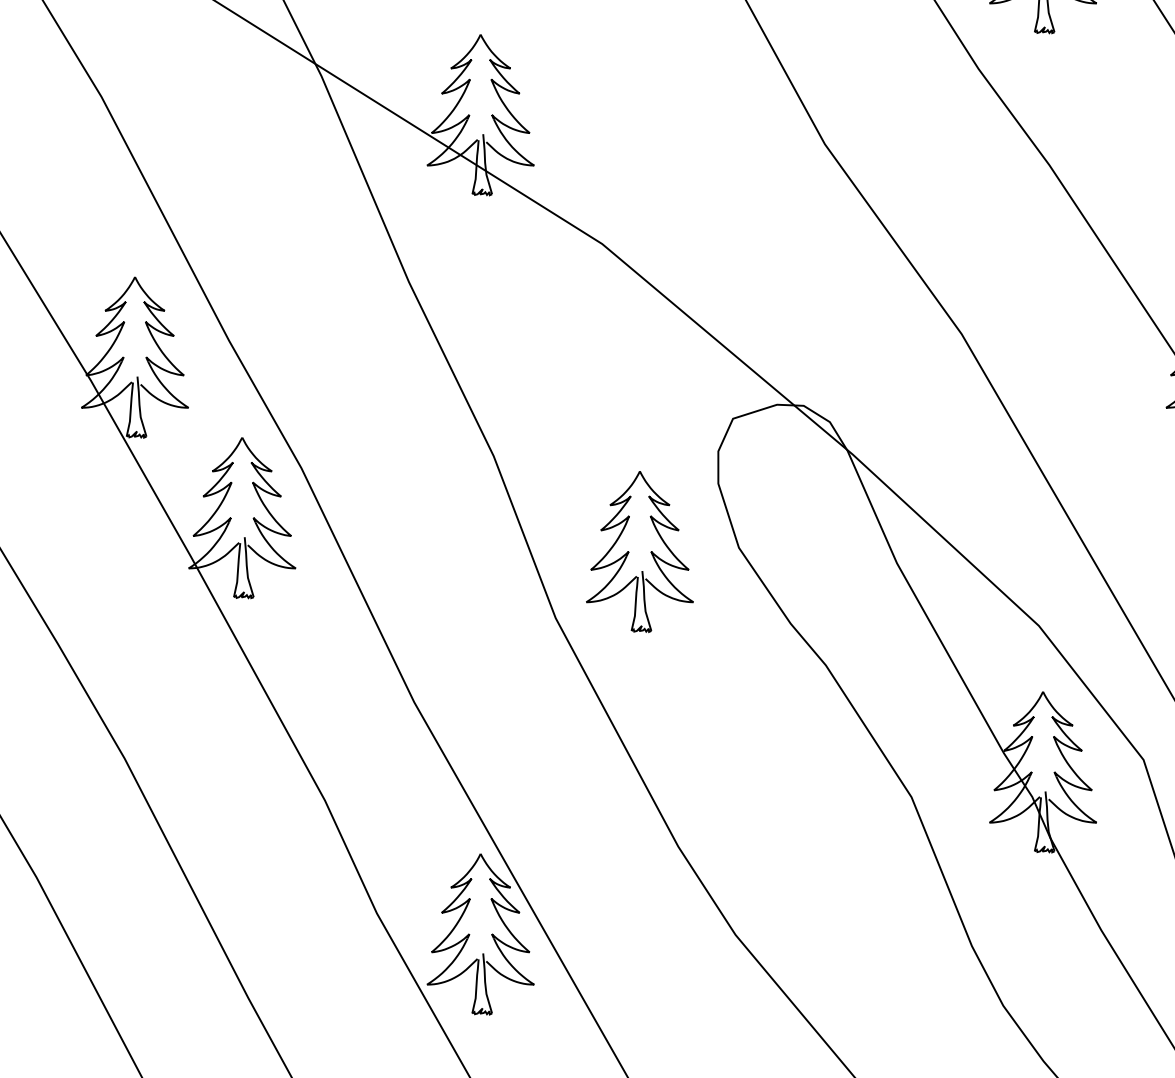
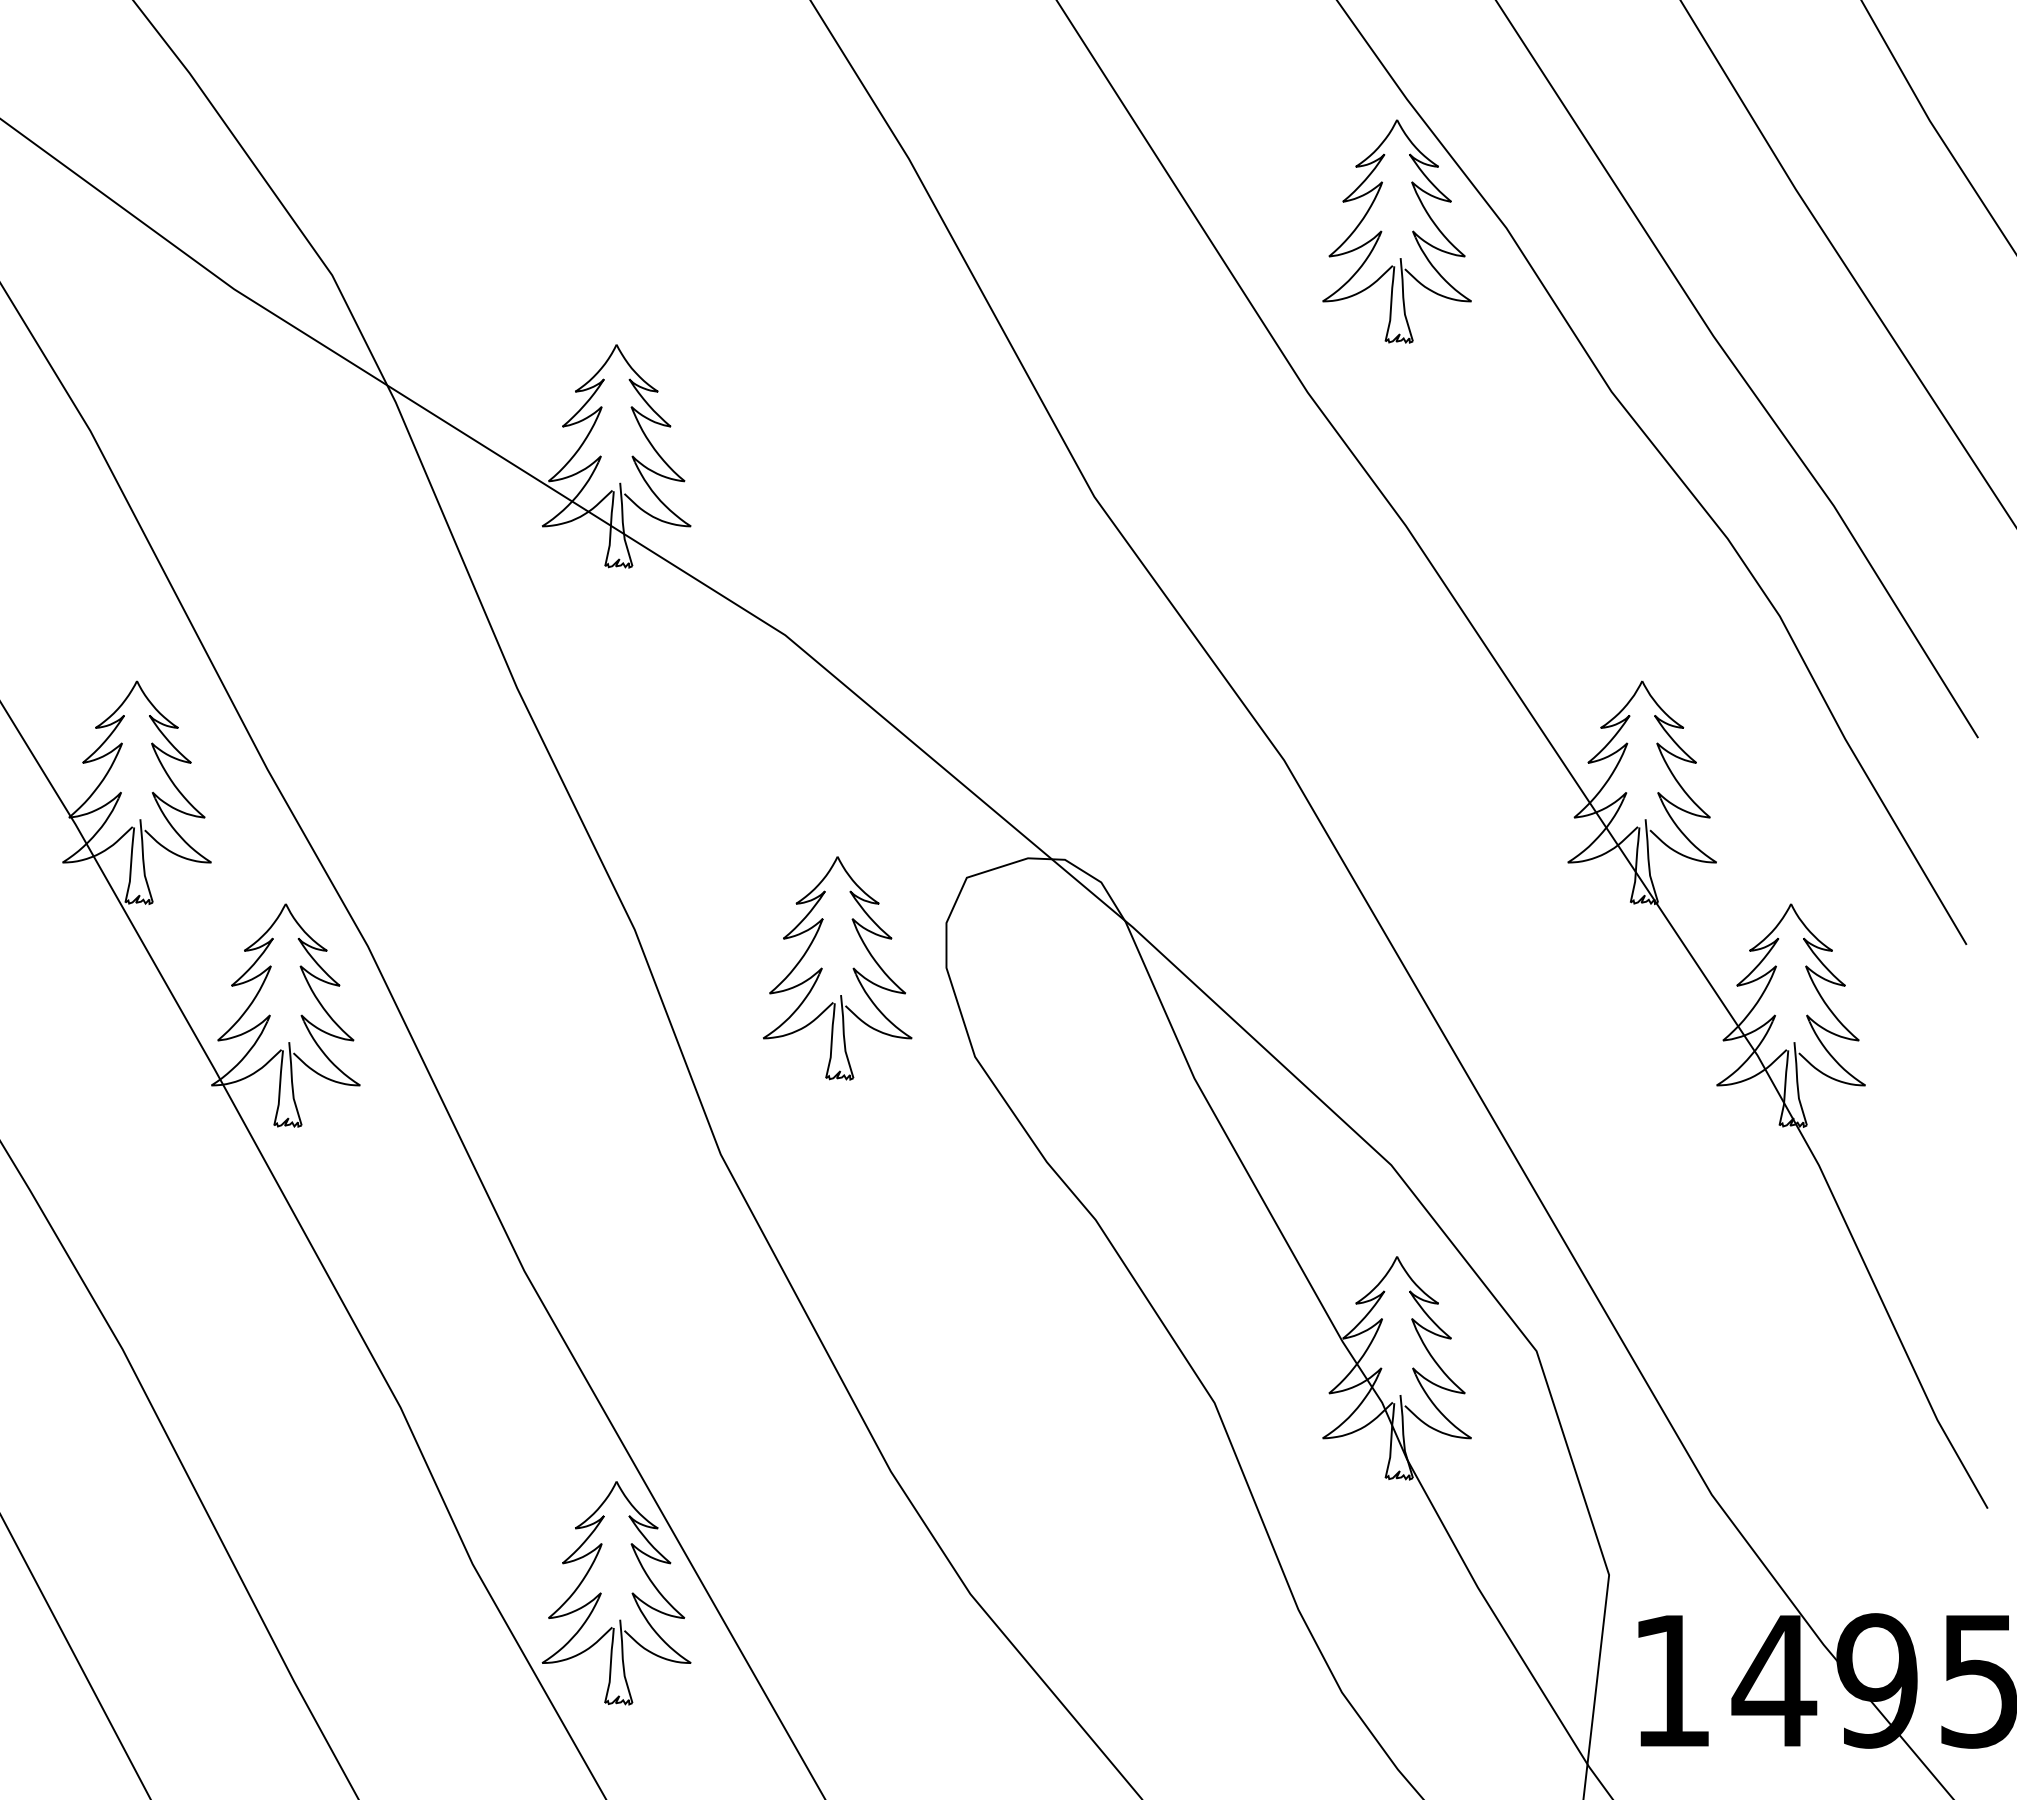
part: (629, 551) -> (822, 968), moved

